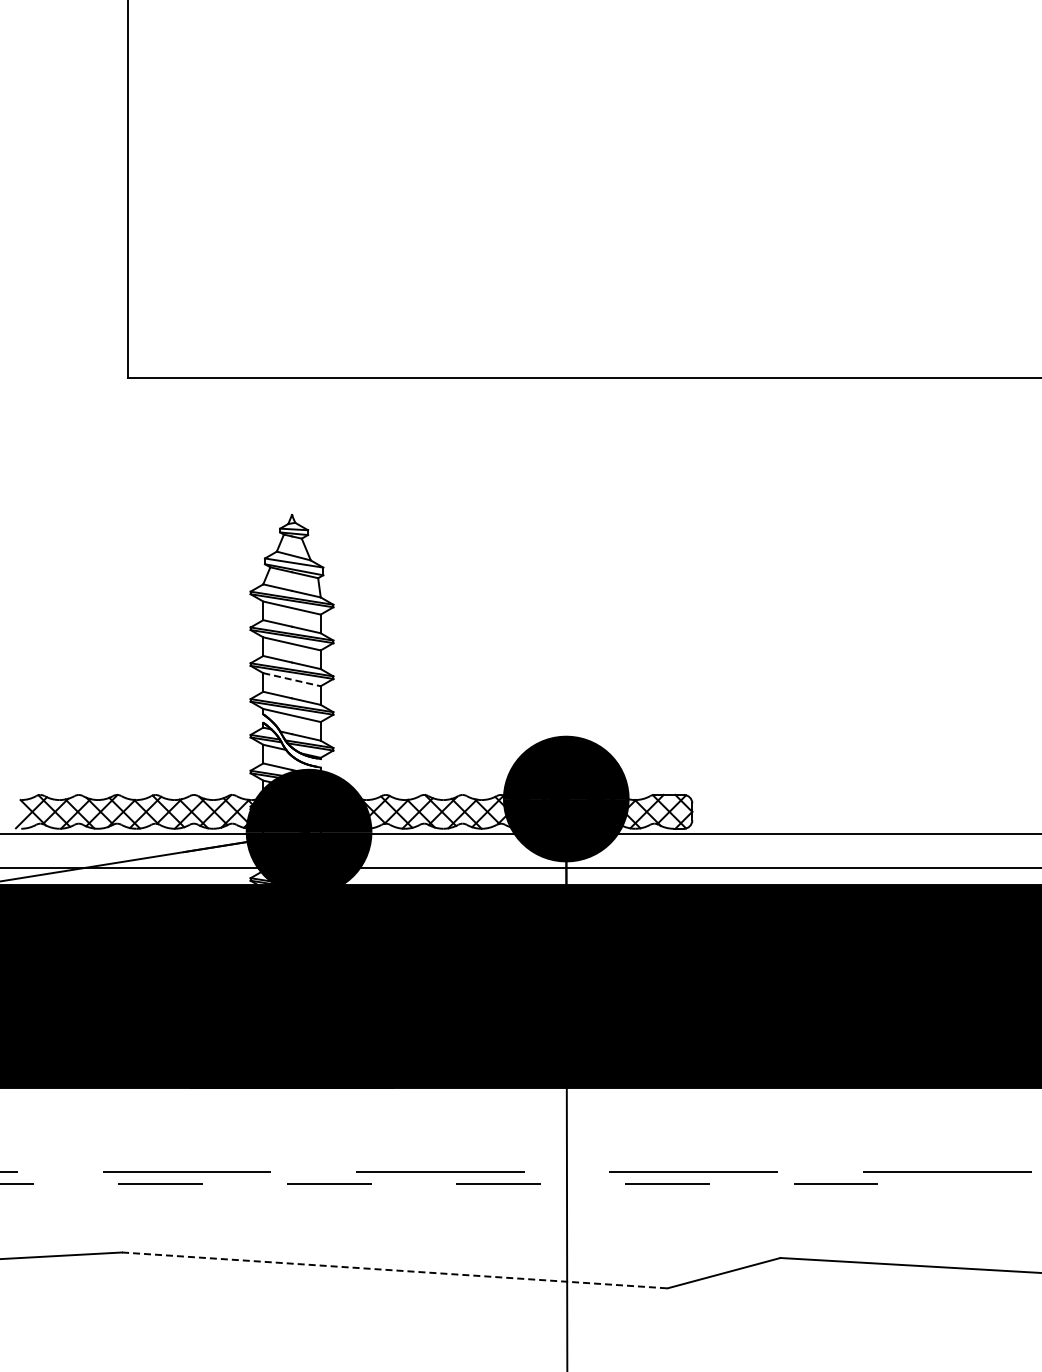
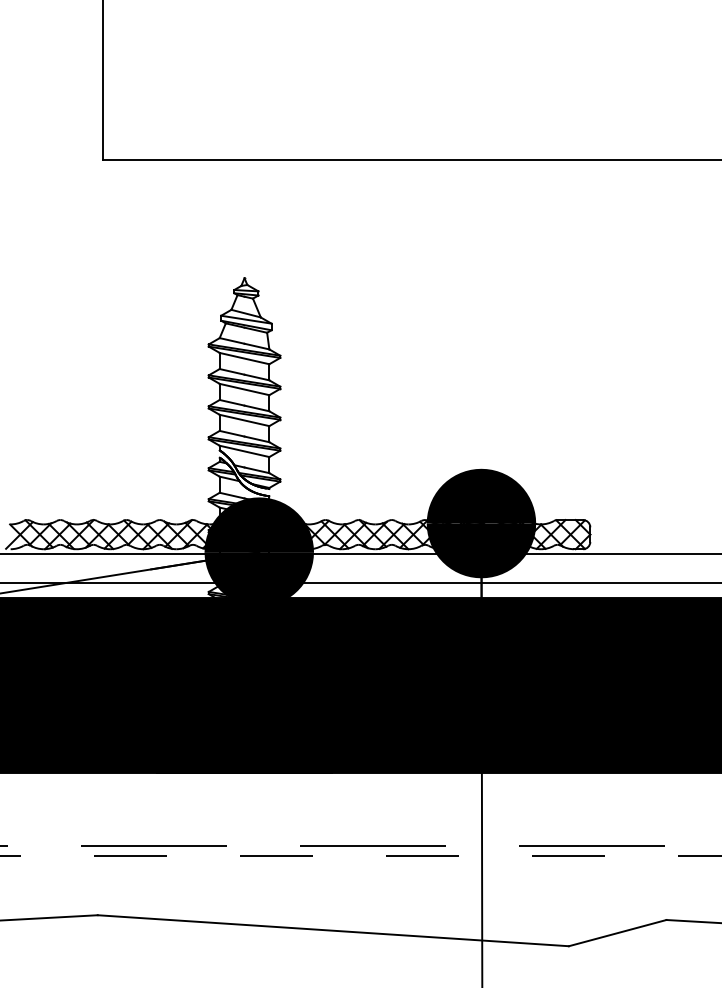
line: (292, 679) -> (244, 420), dashed -> solid
line: (395, 1270) -> (333, 930), dashed -> solid

